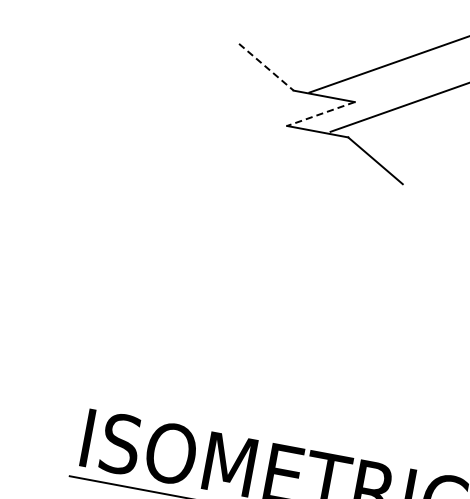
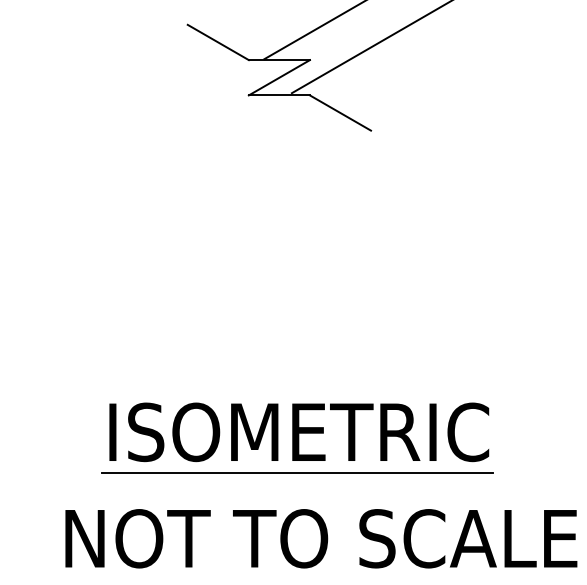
line: (266, 67) -> (218, 42), dashed -> solid
line: (319, 114) -> (278, 78), dashed -> solid

